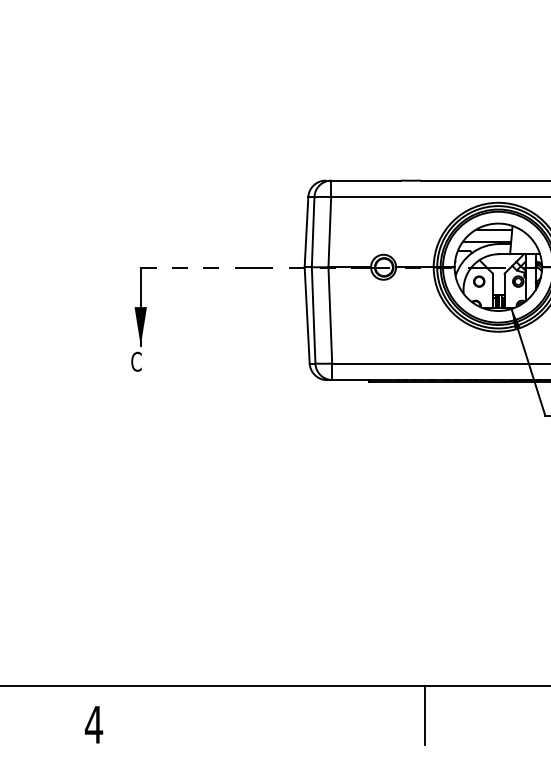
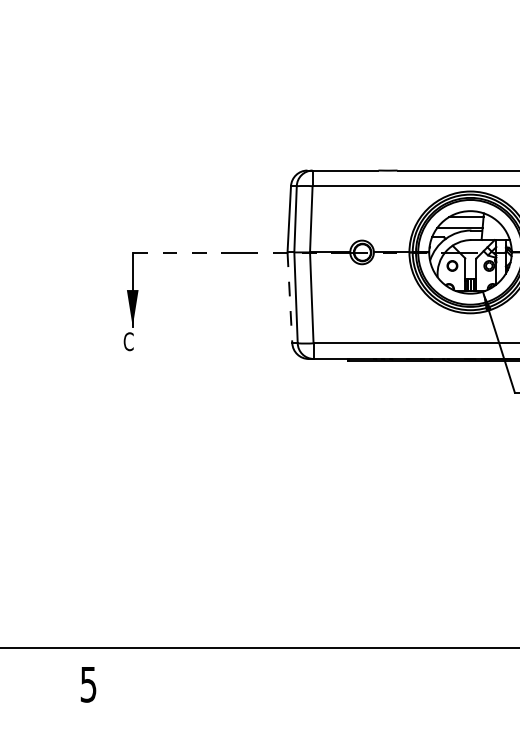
line: (307, 315) -> (290, 297), solid -> dashed
line: (424, 715) -> (400, 675), removed
text: (93, 725) -> (88, 685), 4 -> 5

